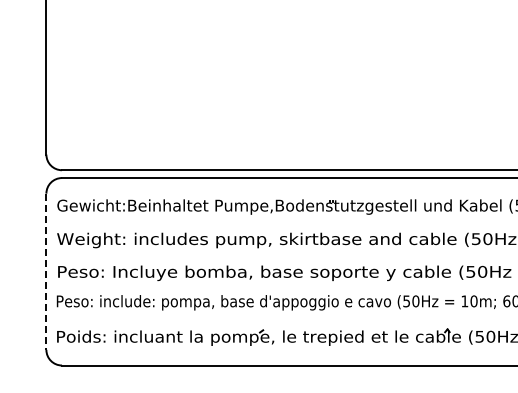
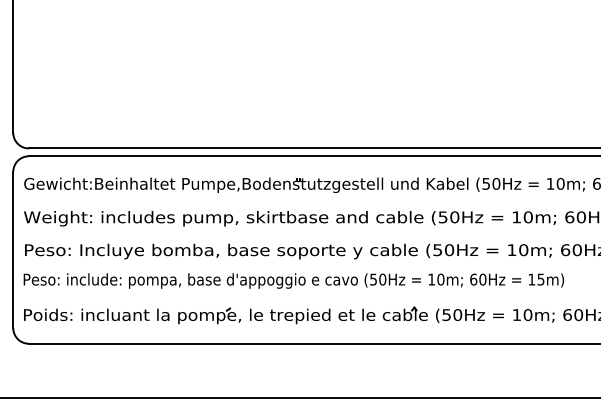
line: (46, 272) -> (13, 250), dashed -> solid

